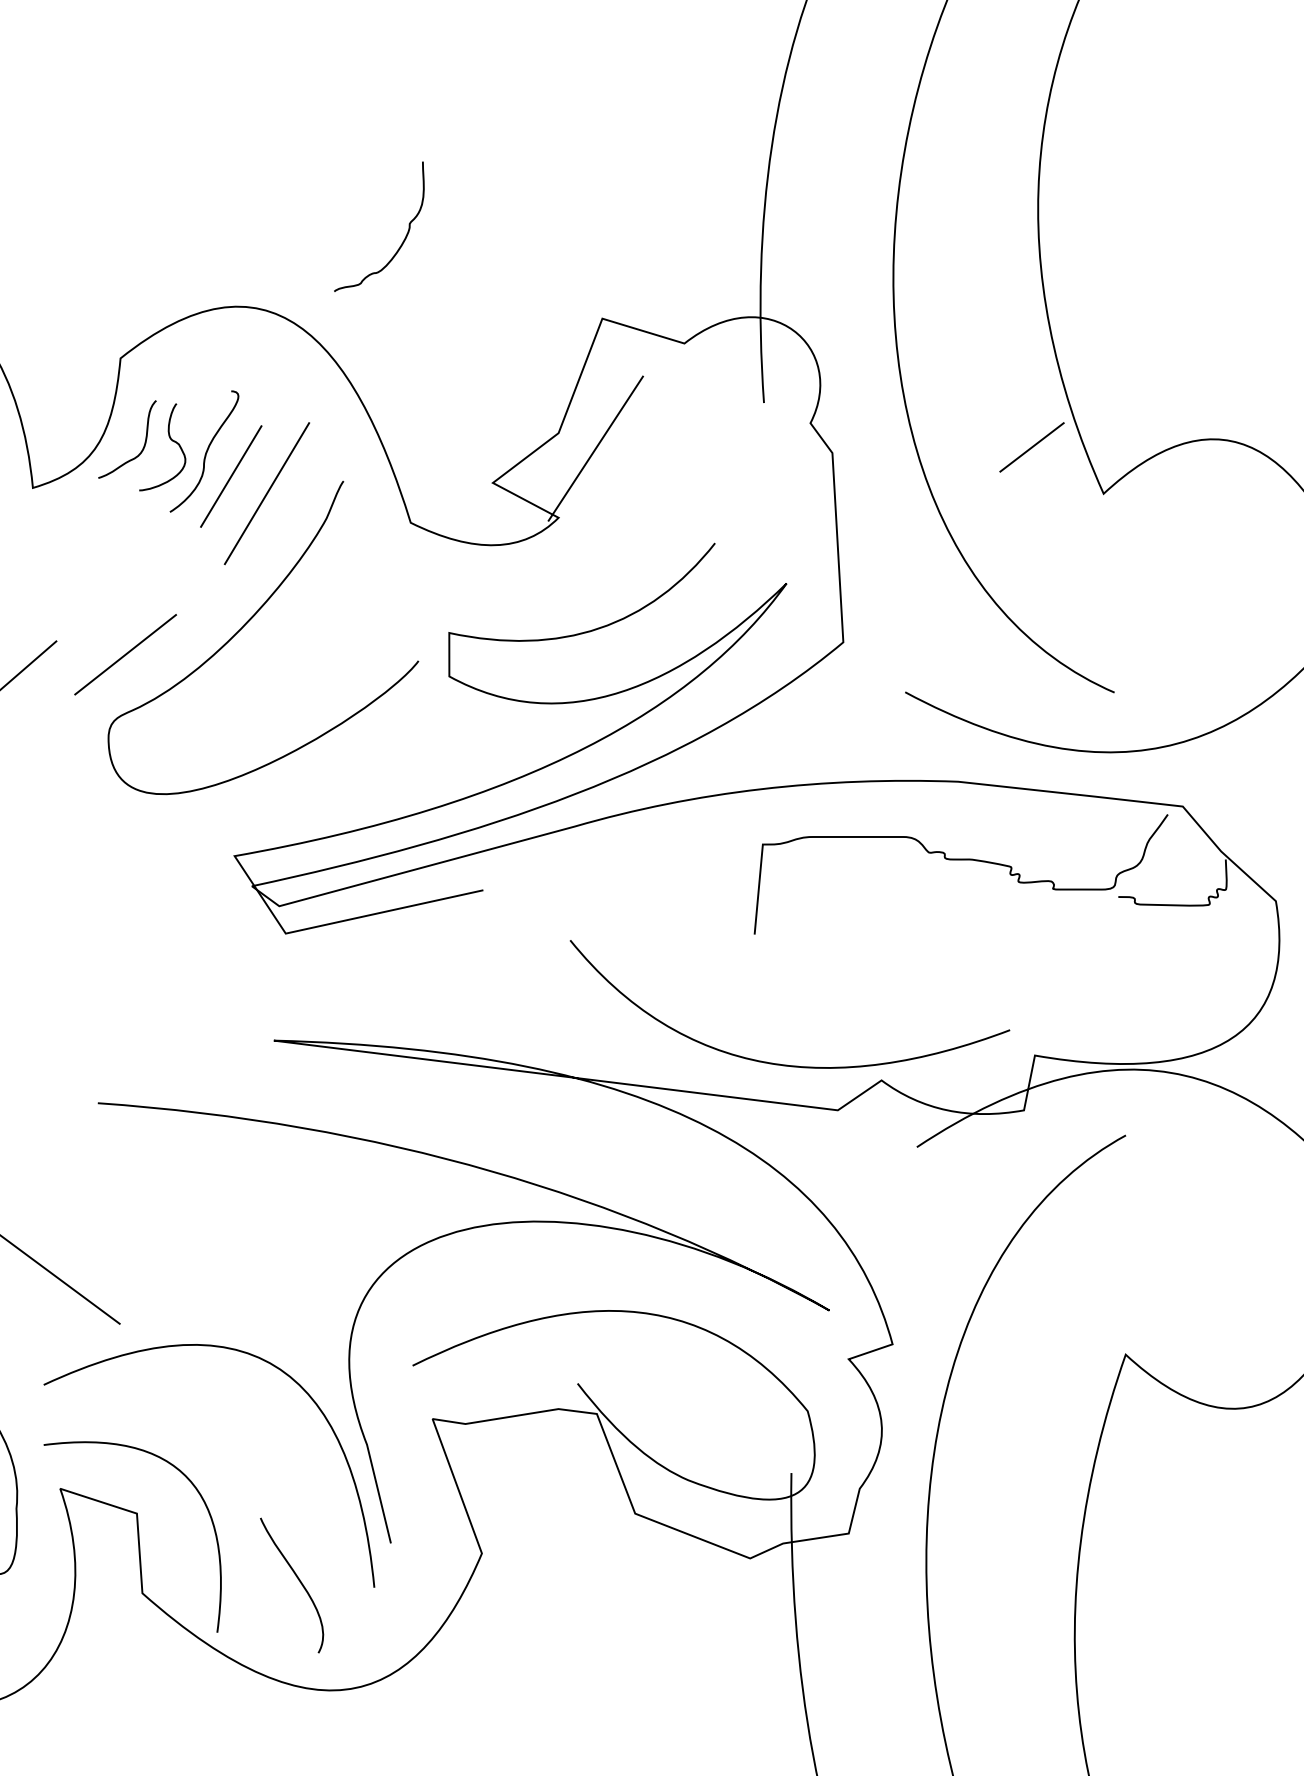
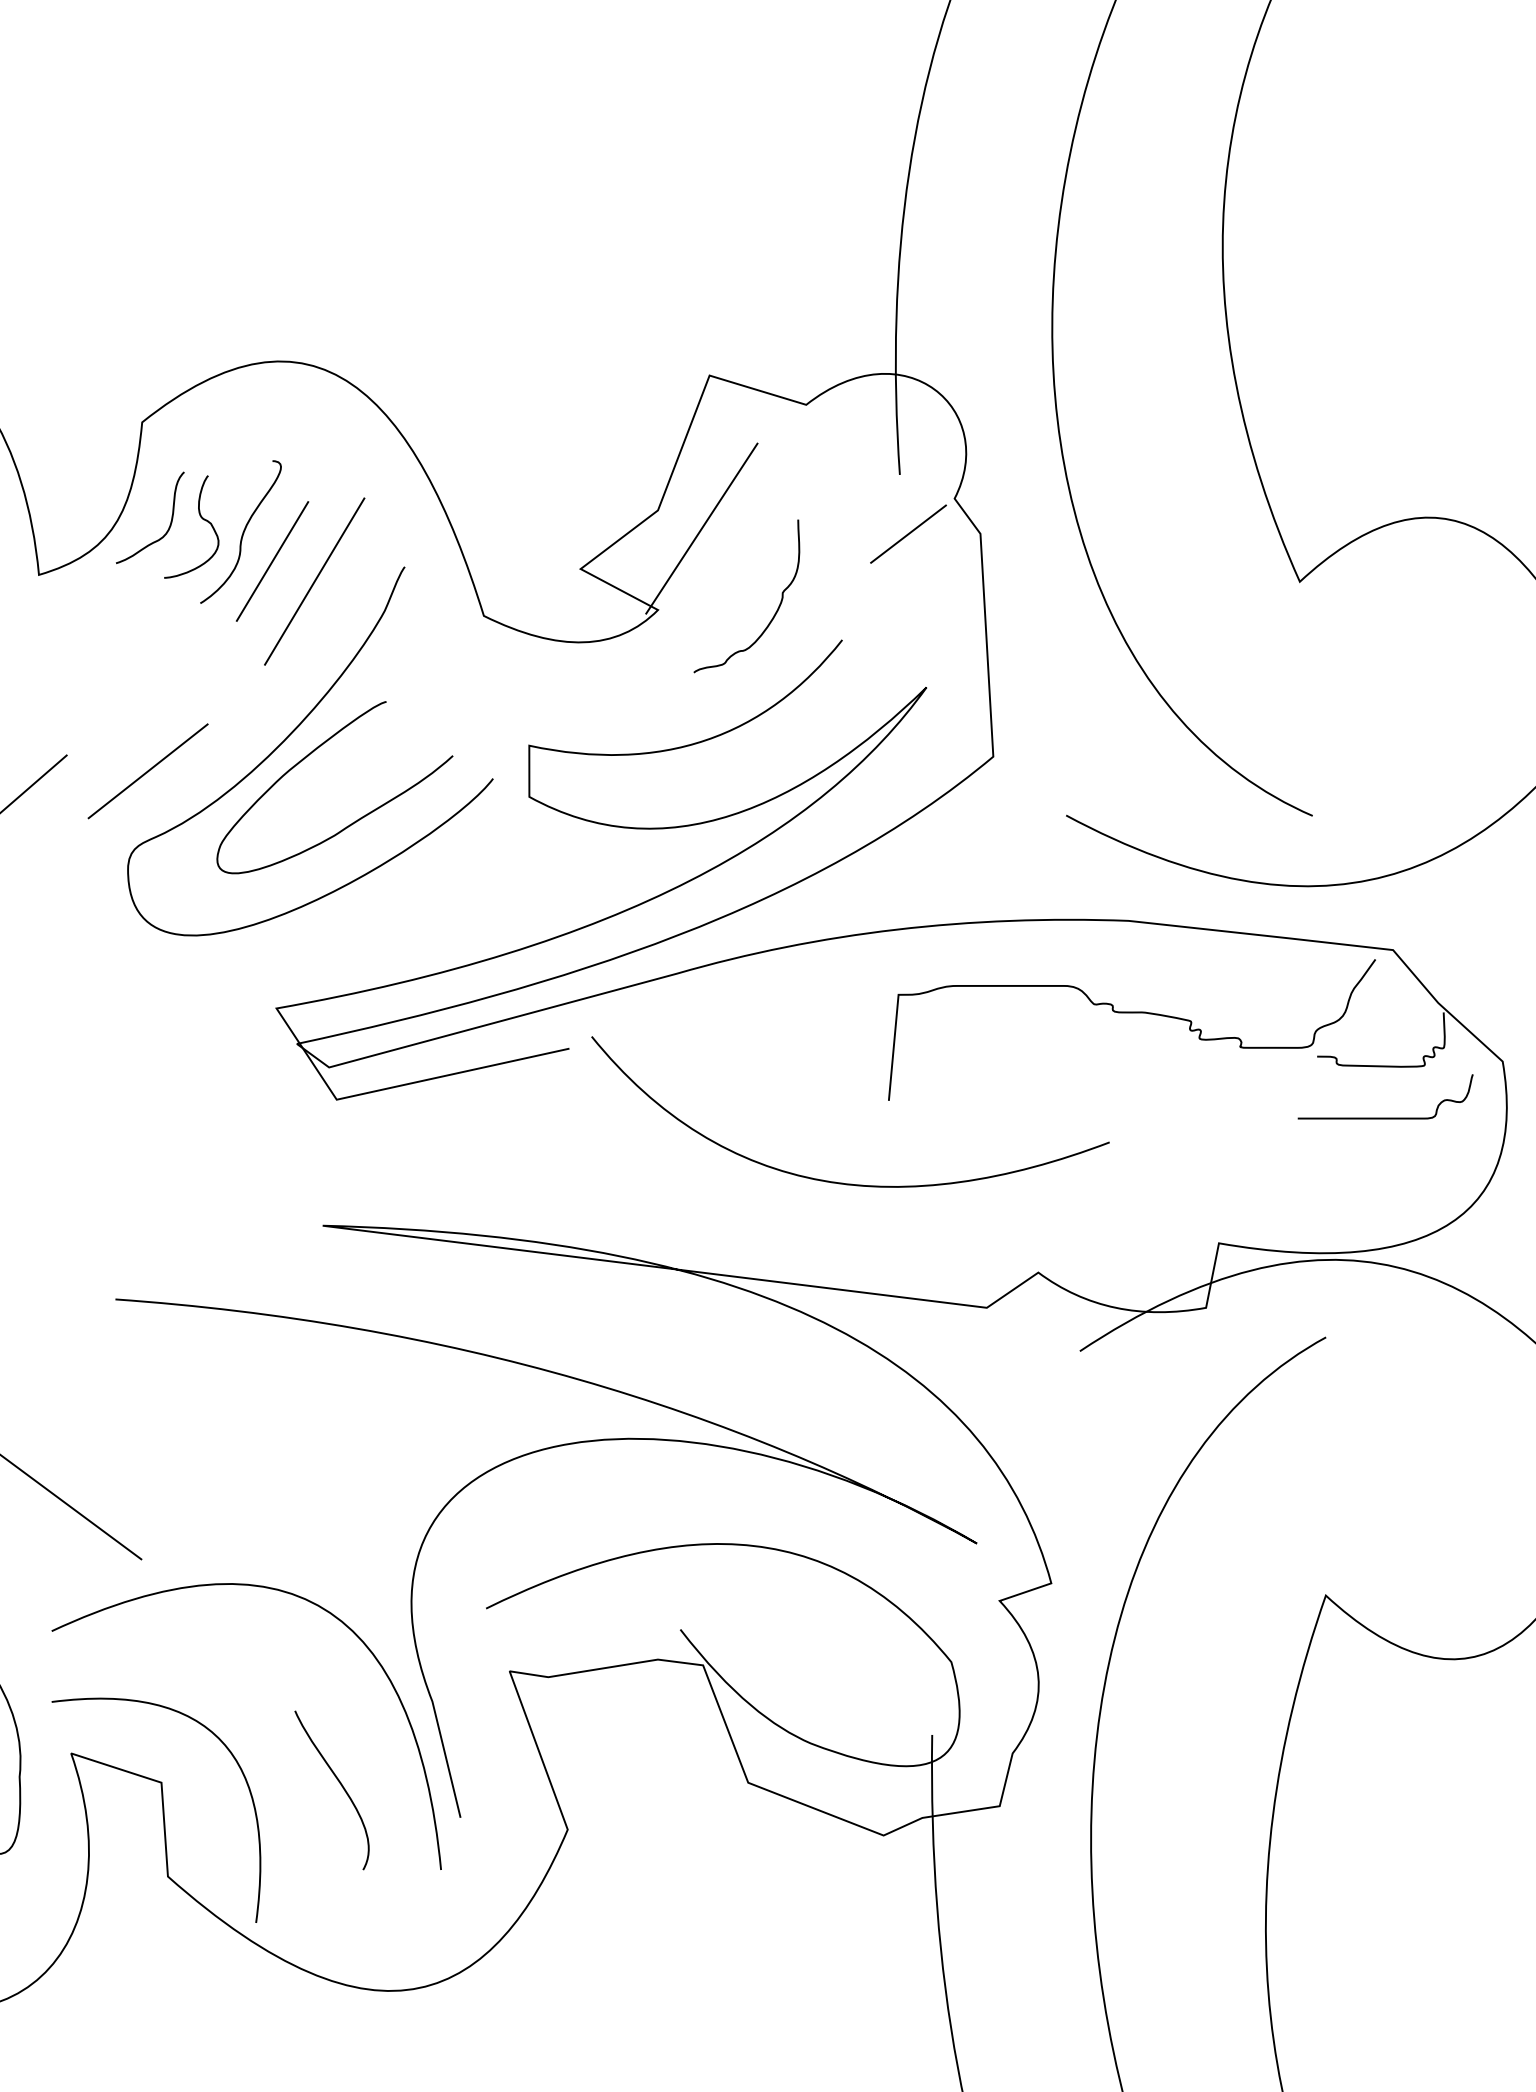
curve: (402, 241) -> (774, 613), moved
line: (1032, 446) -> (908, 533), moved
curve: (301, 696) -> (355, 820), added
curve: (1176, 948) -> (1385, 1117), added
curve: (783, 1064) -> (842, 1182), moved
curve: (299, 1581) -> (340, 1785), moved

